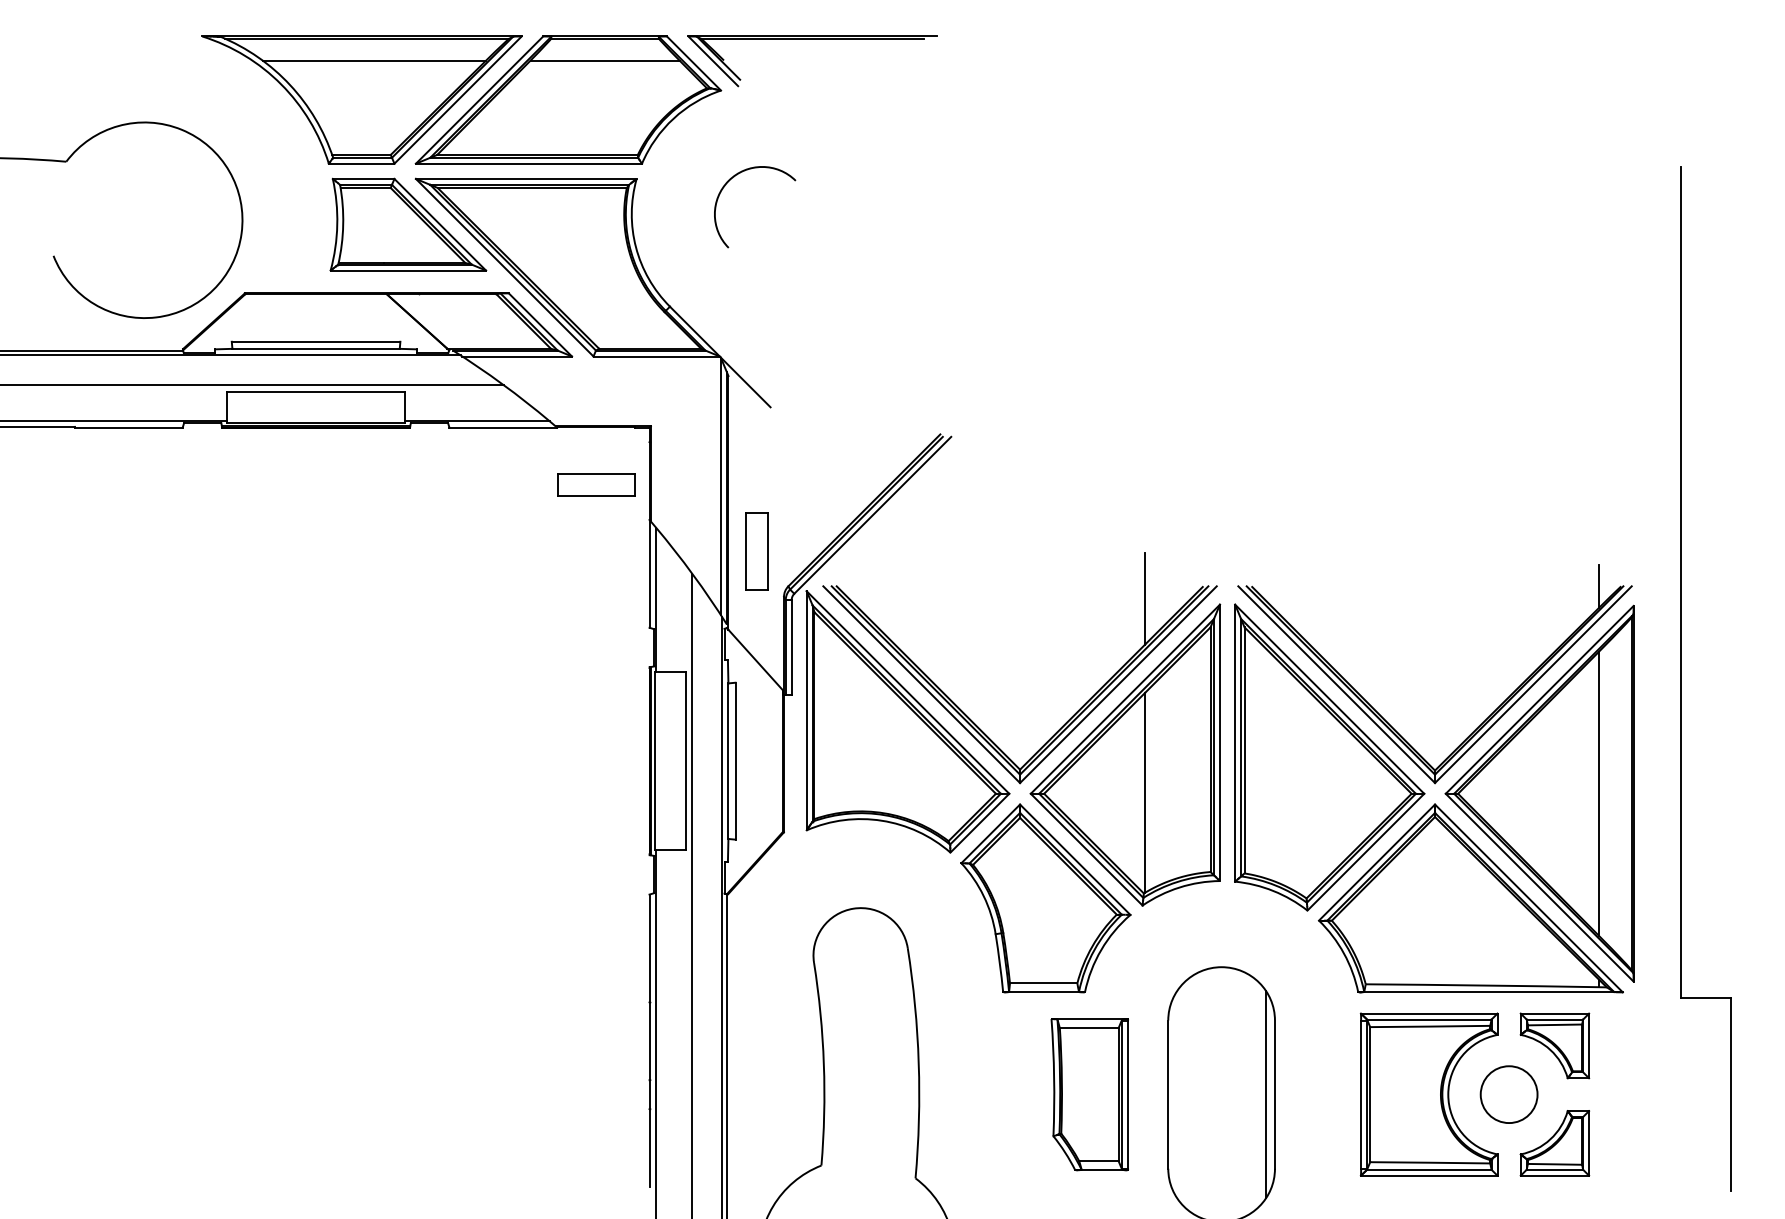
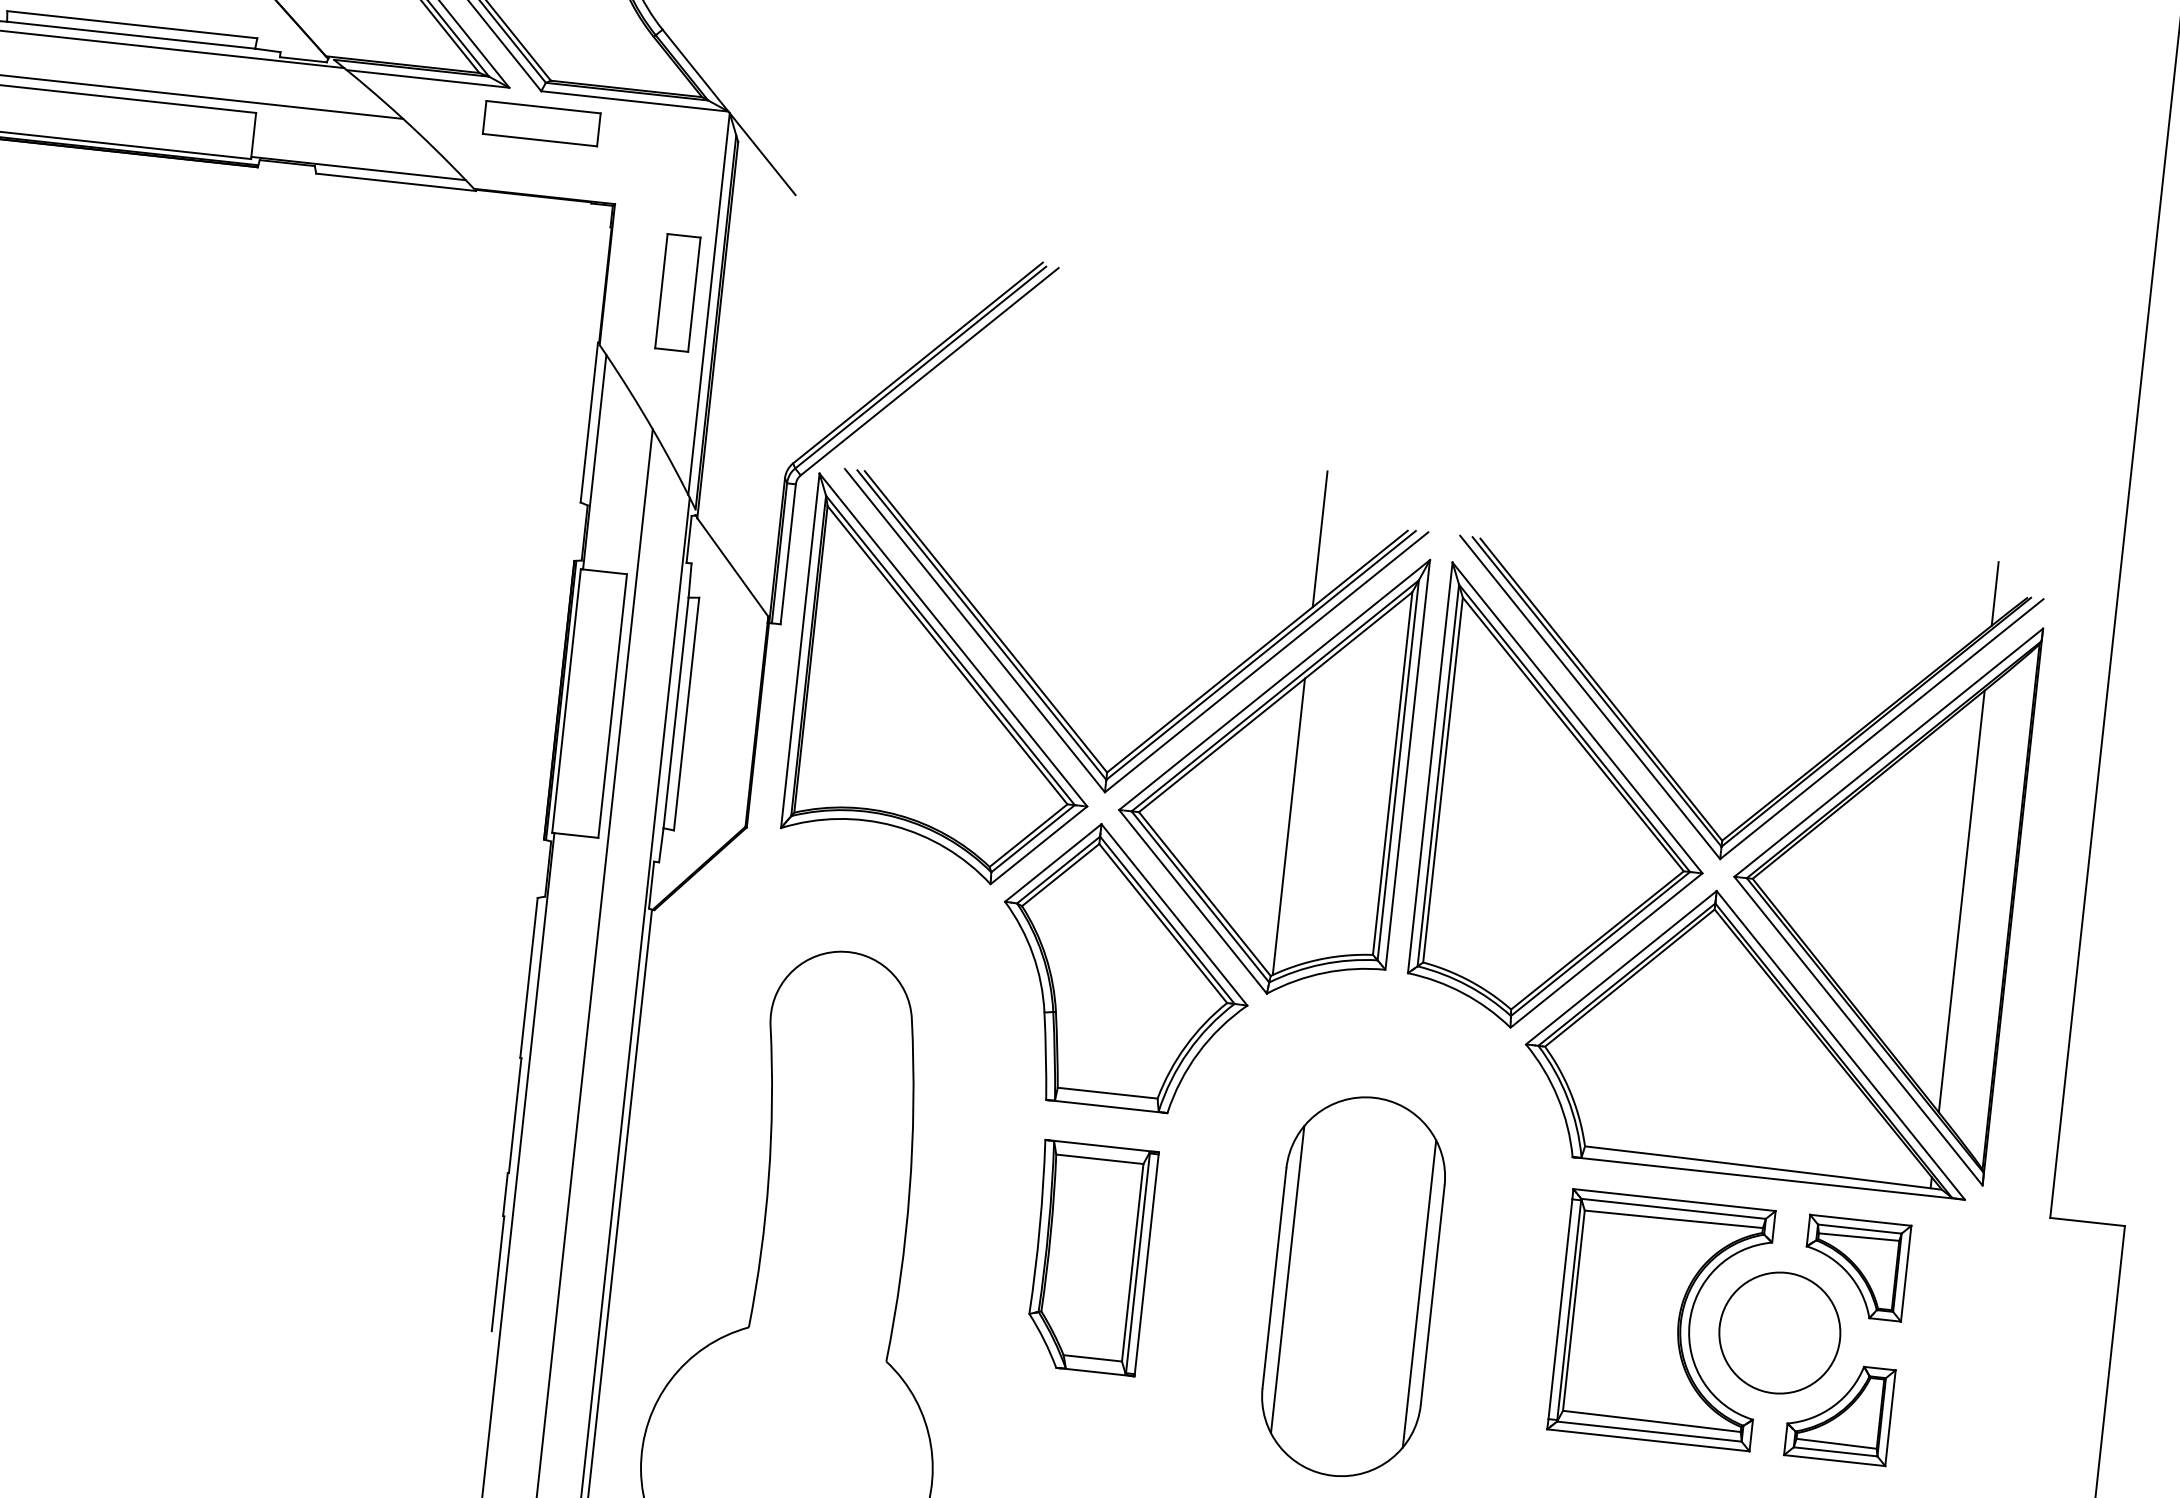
part: (596, 484) -> (542, 122), moved
part: (756, 551) -> (676, 293), moved
part: (1089, 1094) -> (1089, 1257), moved
line: (1177, 1094) -> (1288, 1279), added
circle: (1508, 1094) -> (1778, 1332), size x1.43

